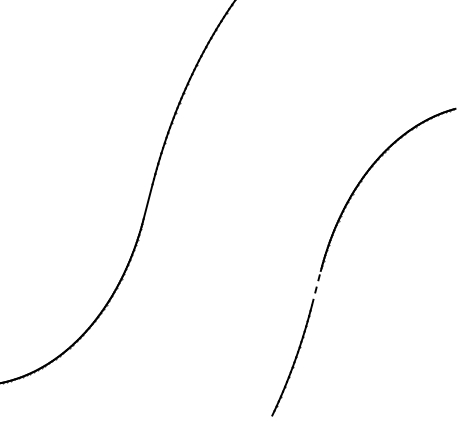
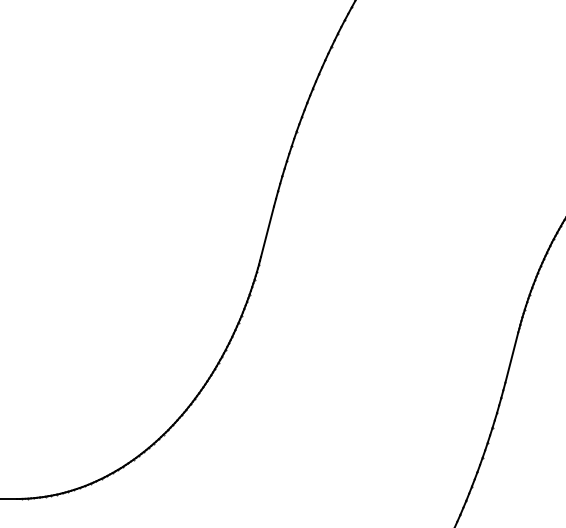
line: (316, 288) -> (512, 357), dashed -> solid

